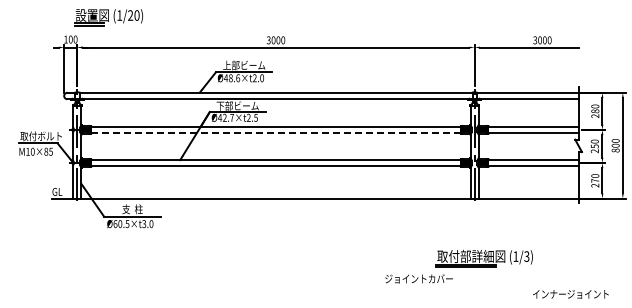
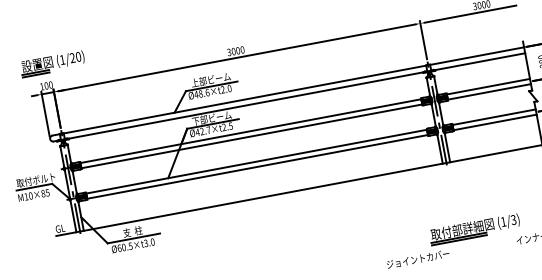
part: (108, 17) -> (52, 63), moved
line: (276, 132) -> (252, 136), dashed -> solid
part: (458, 266) -> (452, 240), moved

